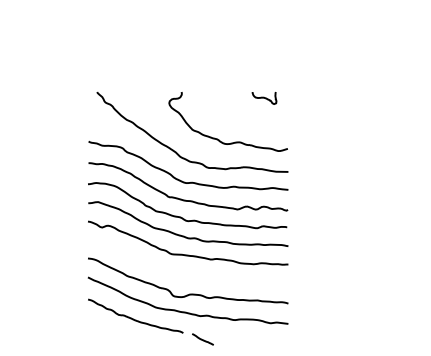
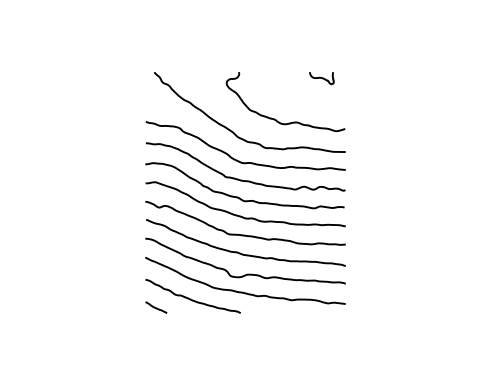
curve: (183, 272) -> (240, 252), added
line: (203, 339) -> (156, 307), moved

